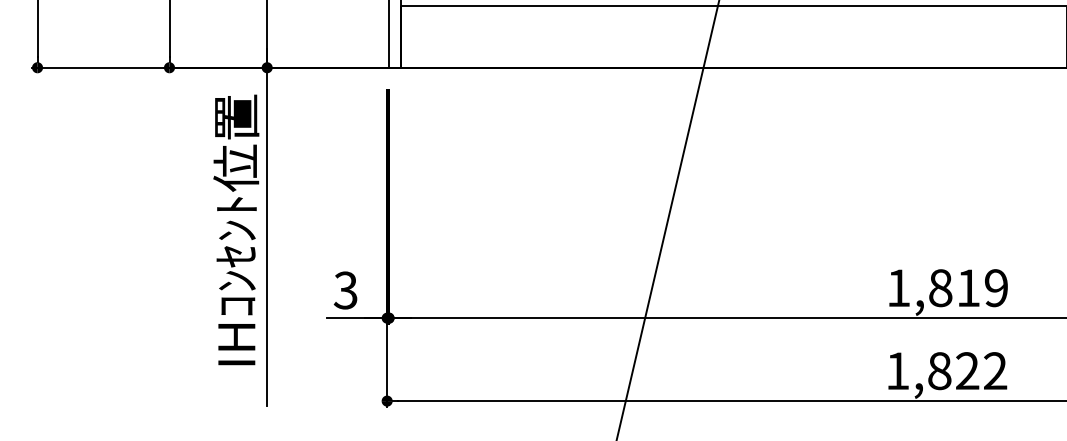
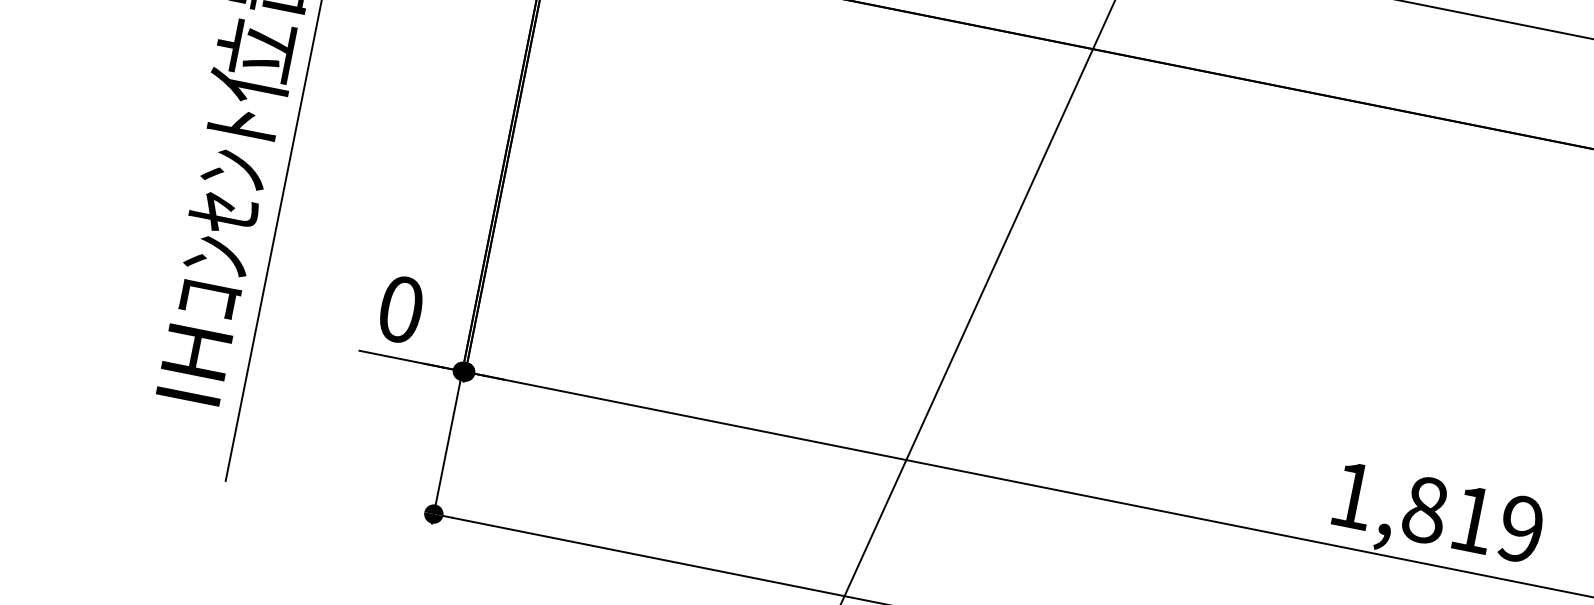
text: (345, 290) -> (400, 309), 3 -> 0

